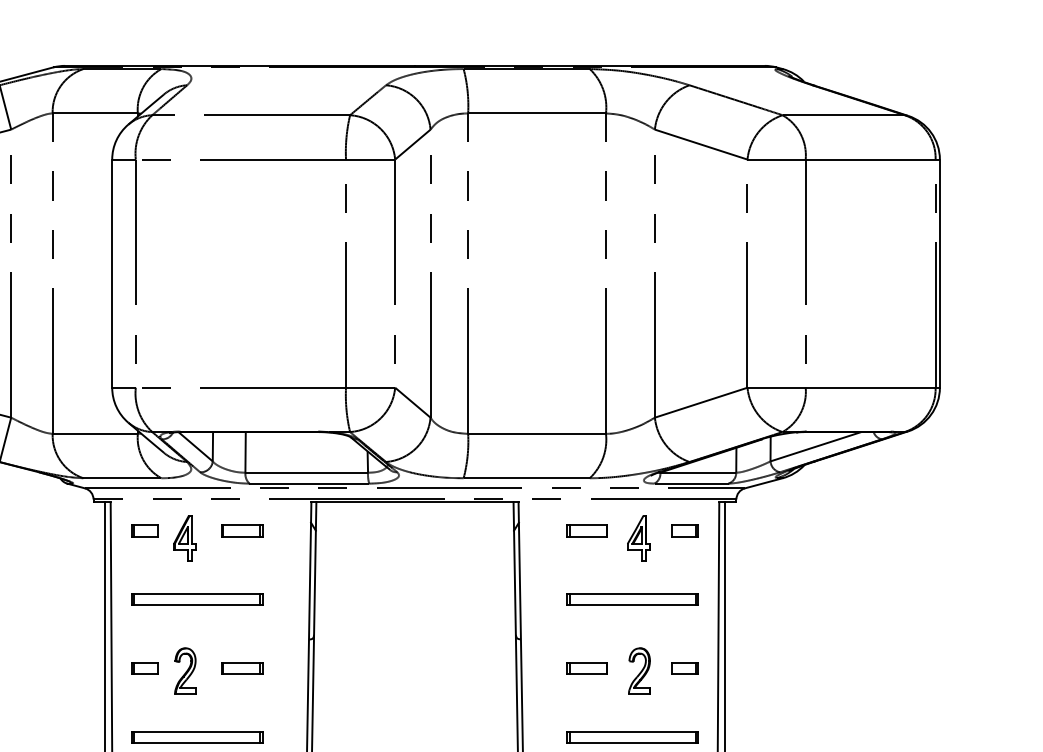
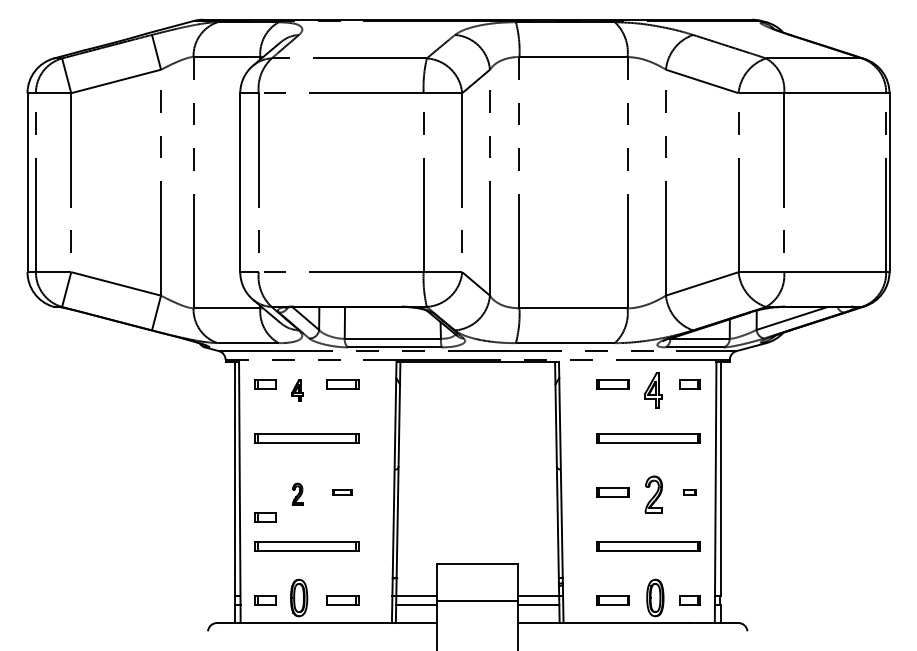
part: (185, 538) -> (297, 390), size x0.6
part: (144, 668) -> (265, 517), moved
part: (242, 668) -> (342, 492), size x0.6
part: (684, 668) -> (689, 492), size x0.6
part: (185, 671) -> (297, 494), size x0.6

